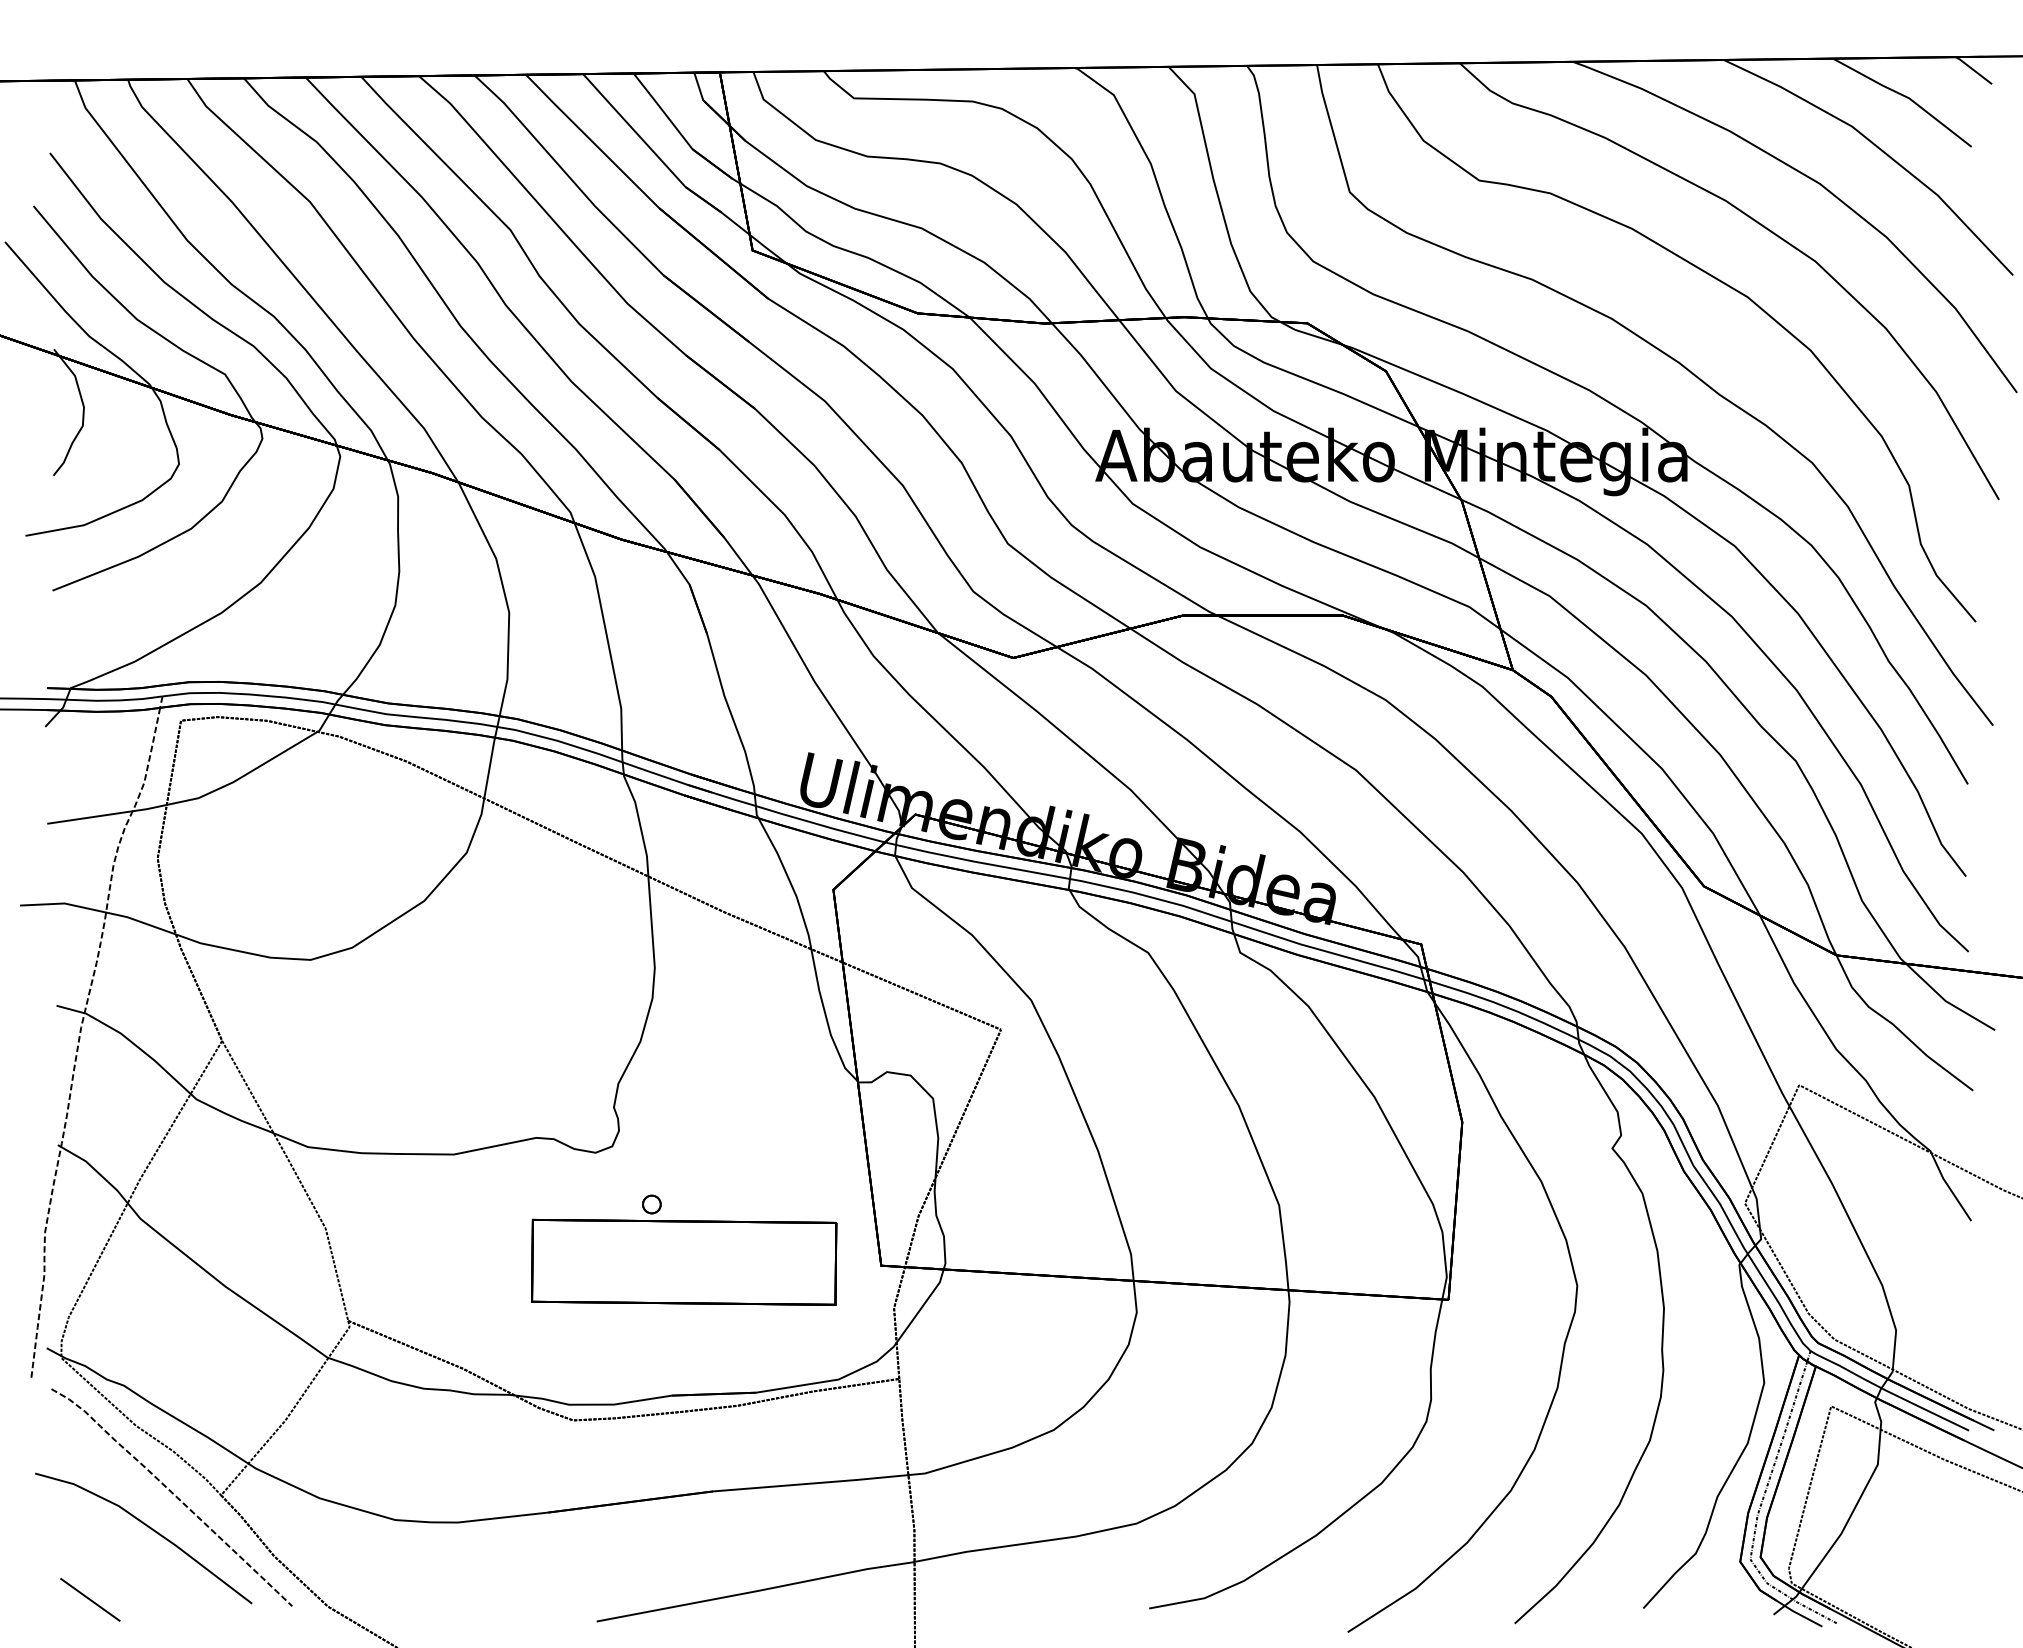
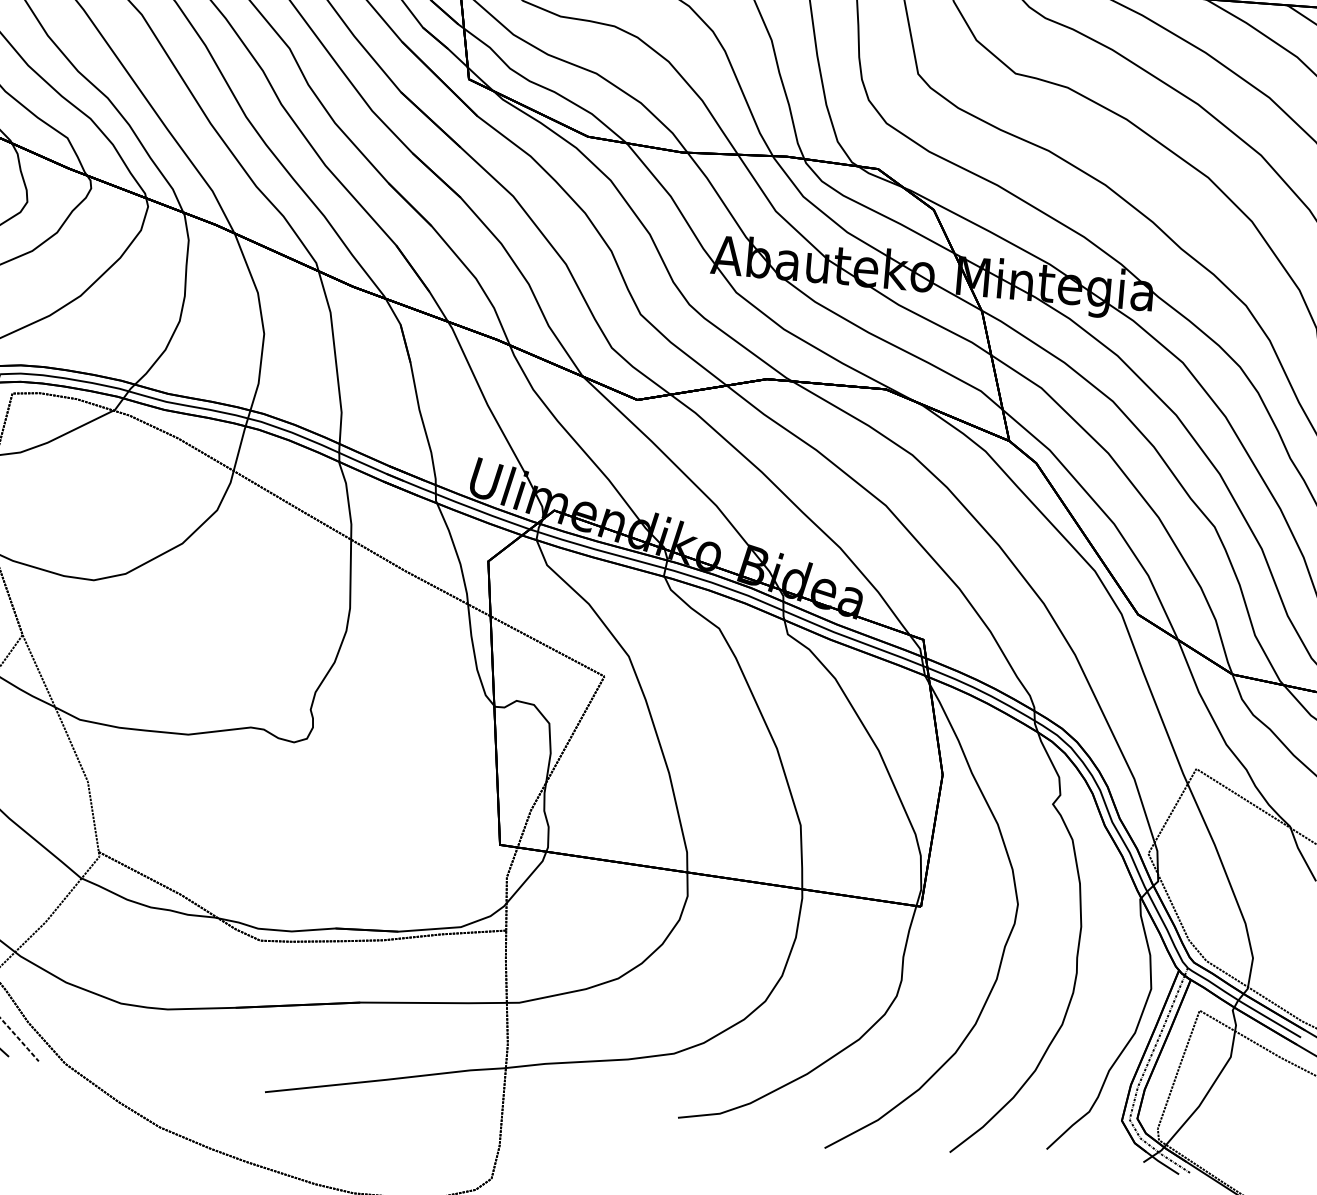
part: (684, 1249) -> (354, 820), removed

